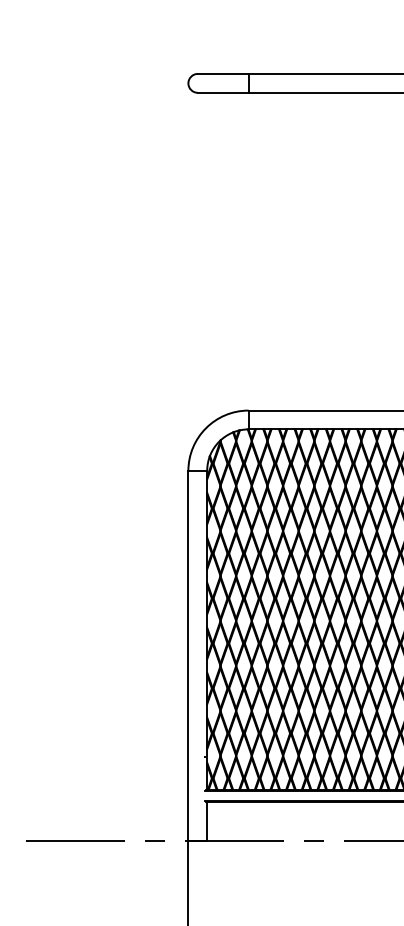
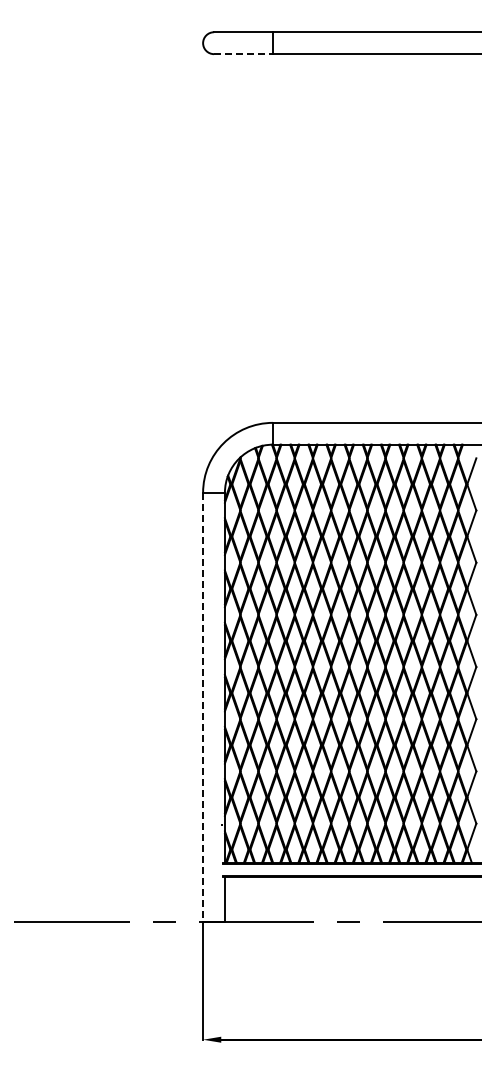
line: (224, 93) -> (244, 54), solid -> dashed
line: (188, 655) -> (203, 707), solid -> dashed

